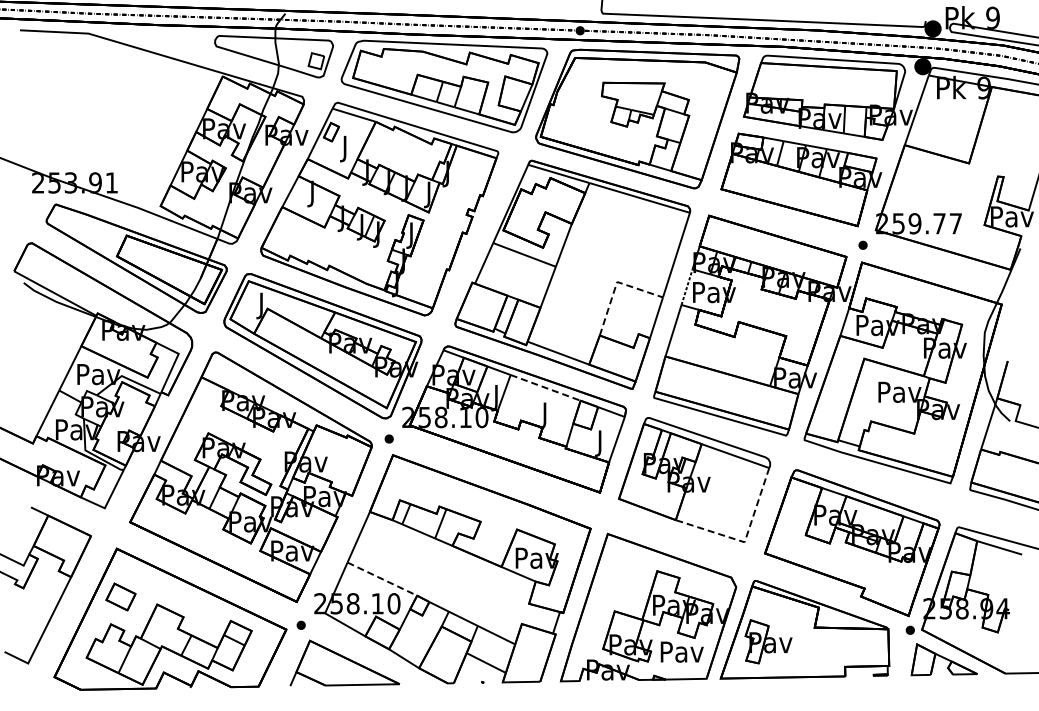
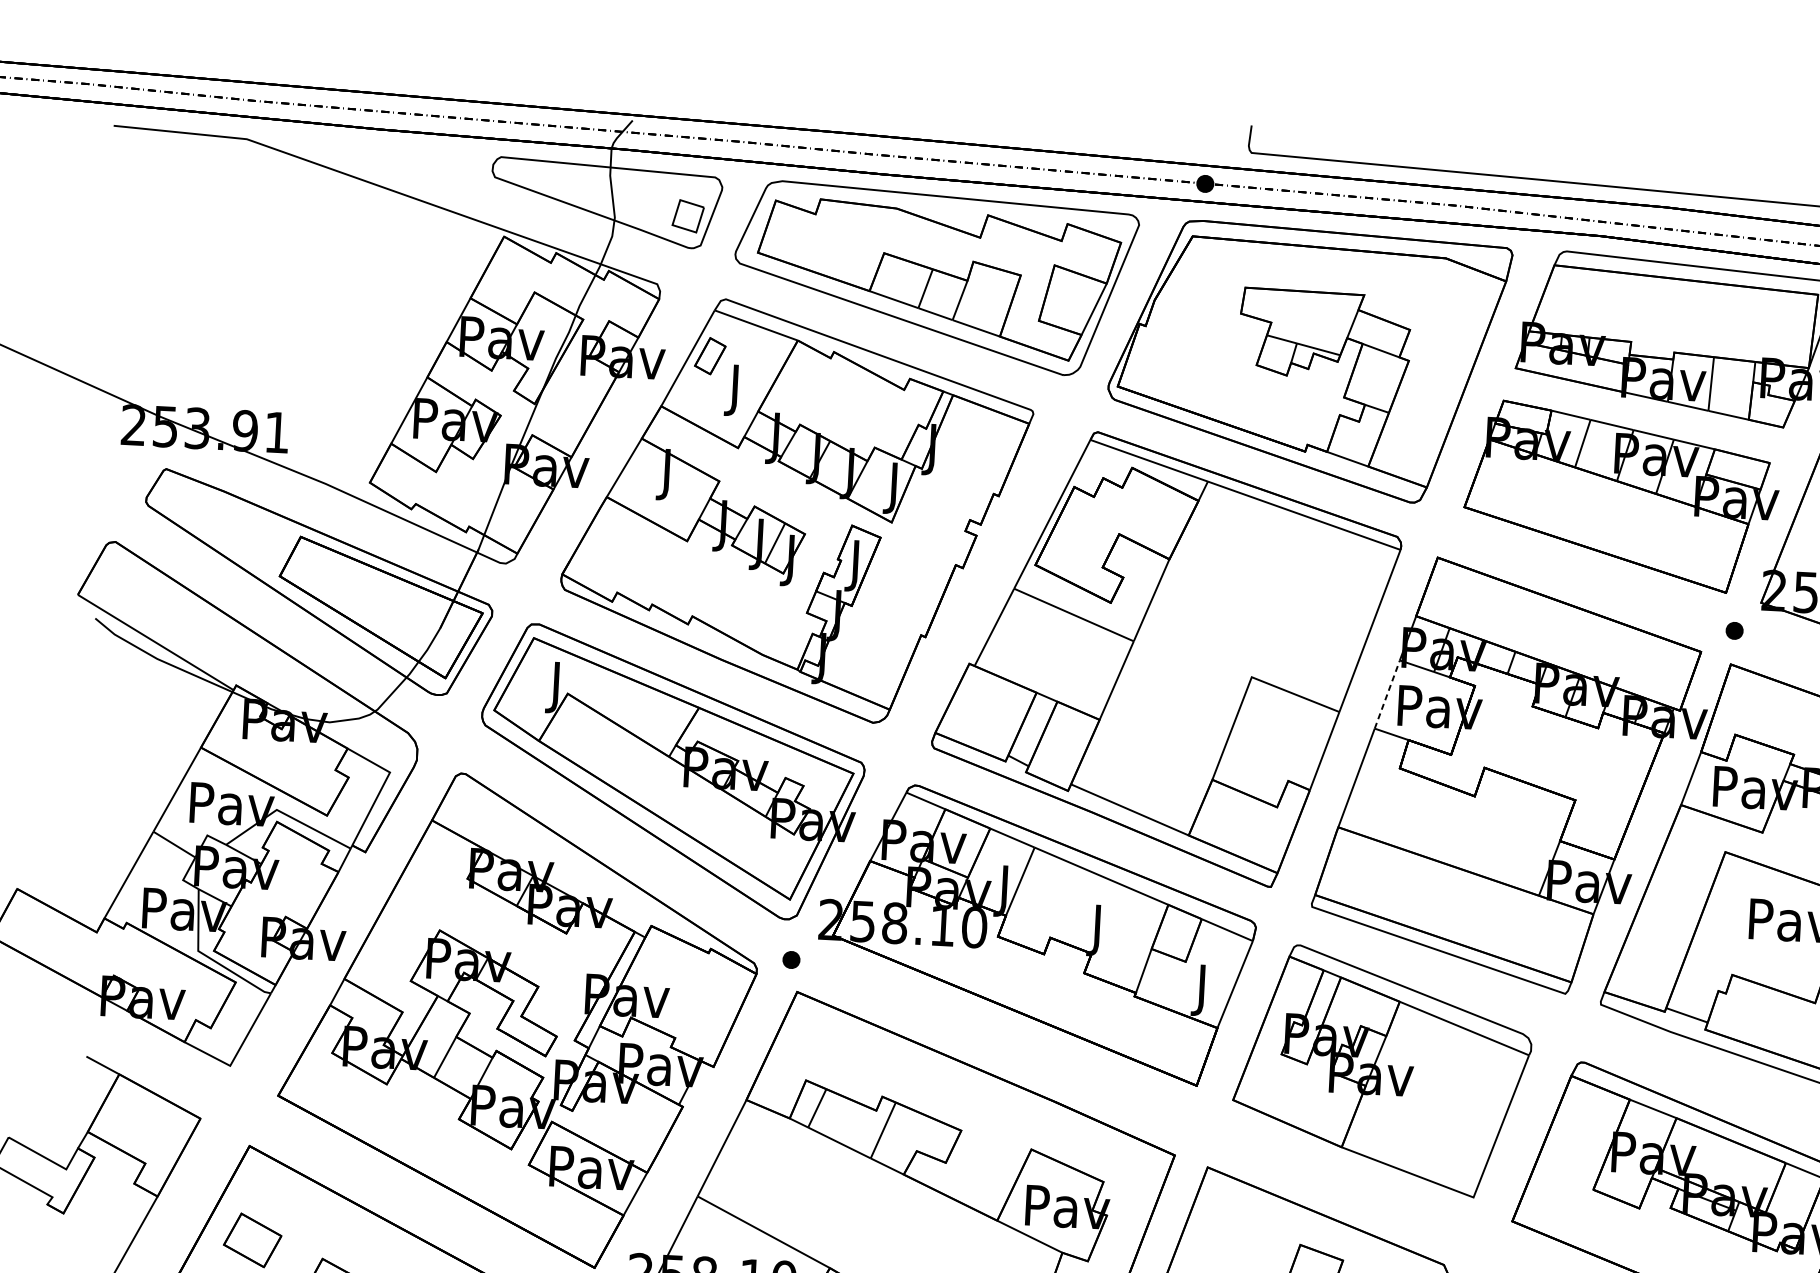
line: (616, 284) -> (1250, 682), dashed -> solid
line: (546, 388) -> (1103, 877), dashed -> solid
line: (745, 540) -> (1475, 1194), dashed -> solid
line: (382, 579) -> (764, 1232), dashed -> solid

